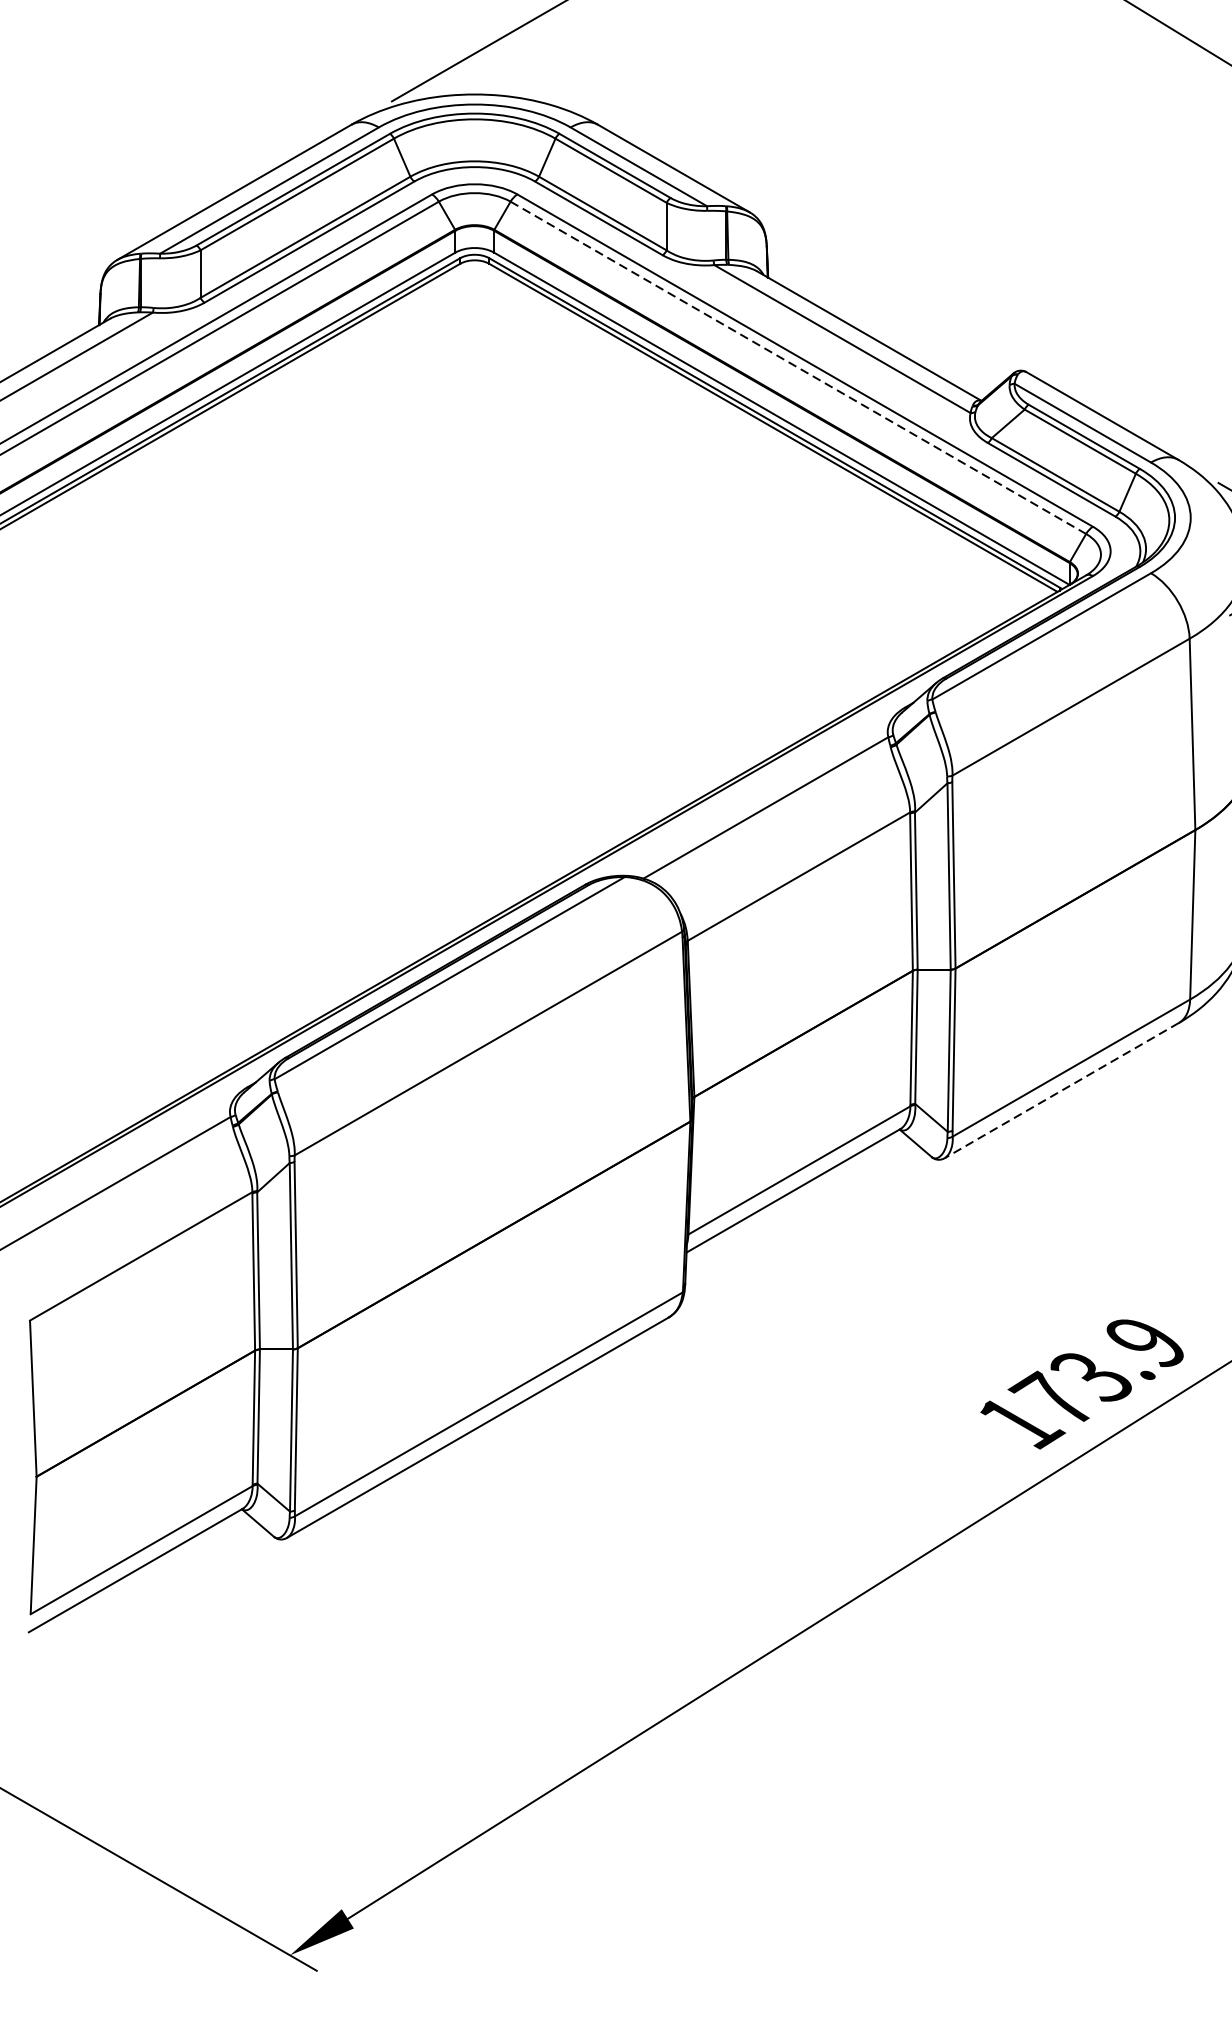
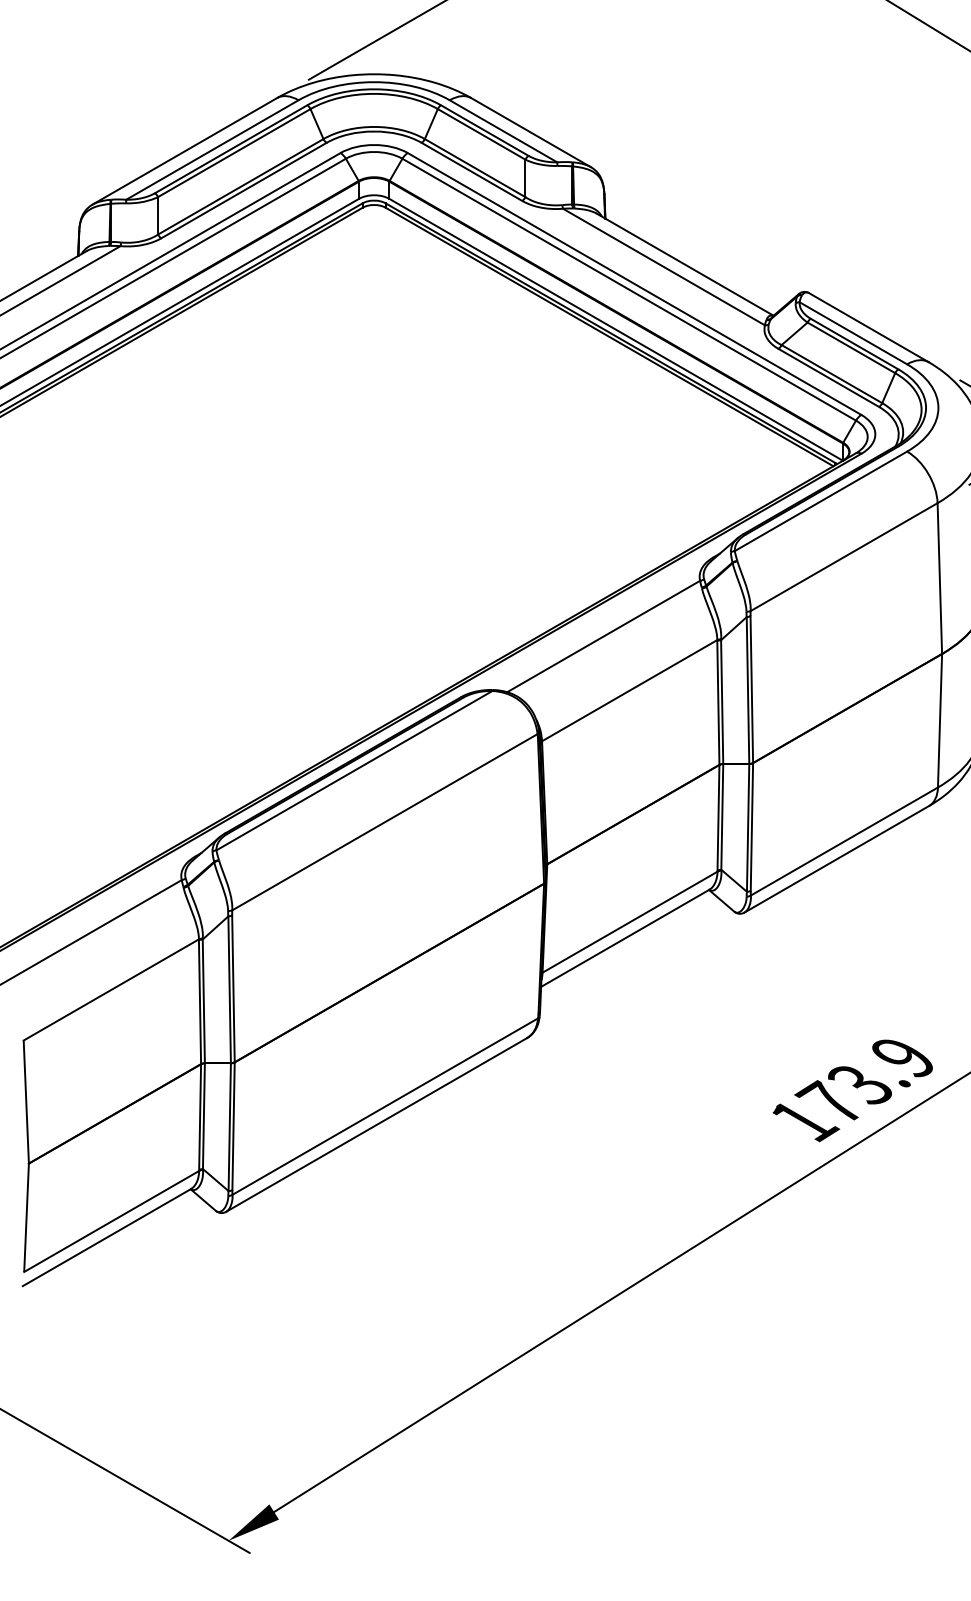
line: (798, 367) -> (629, 289), dashed -> solid
line: (1061, 1090) -> (836, 859), dashed -> solid

